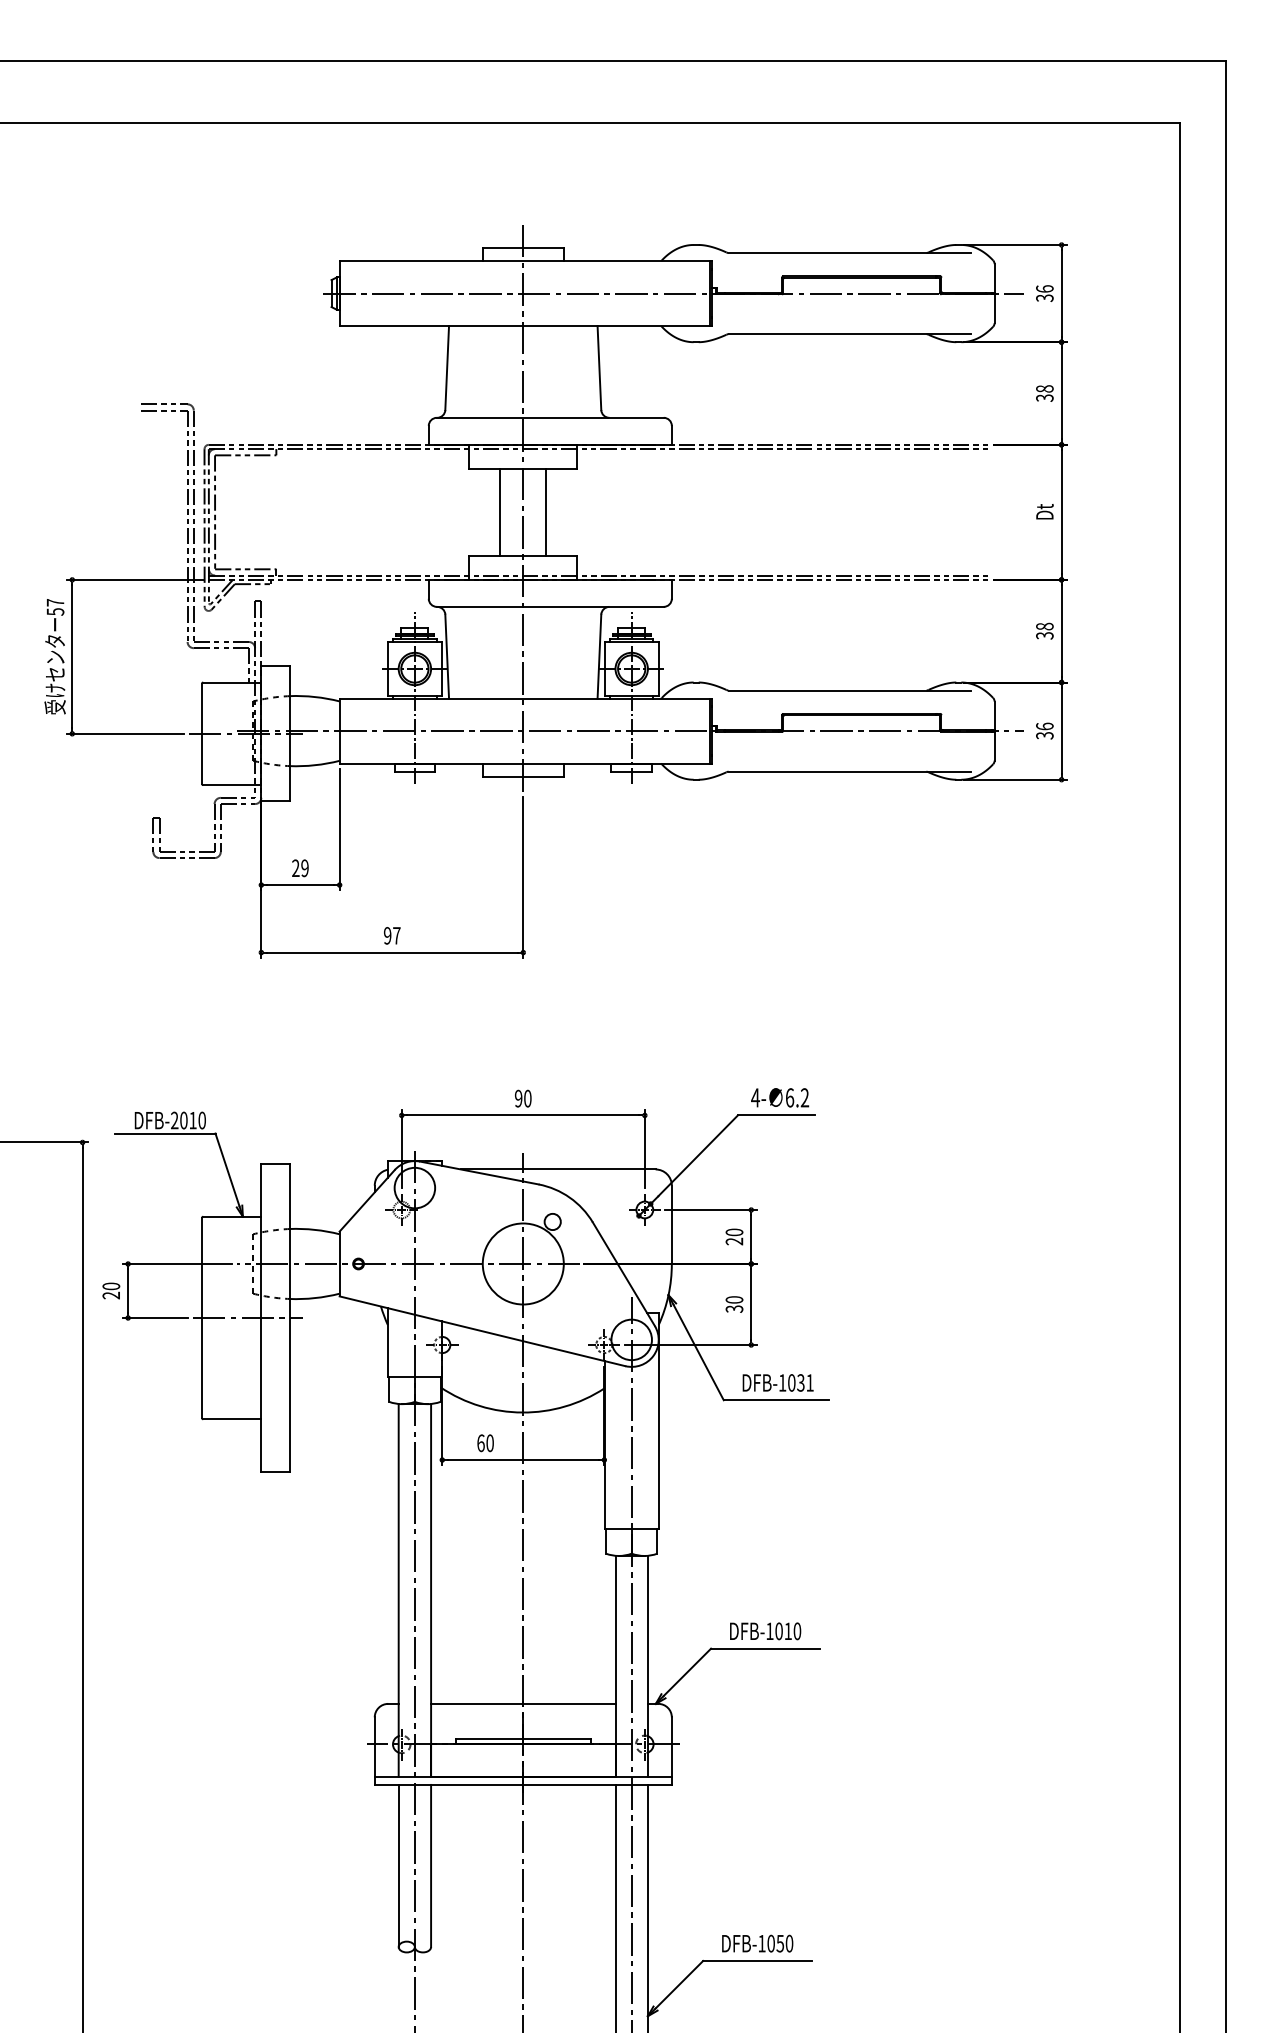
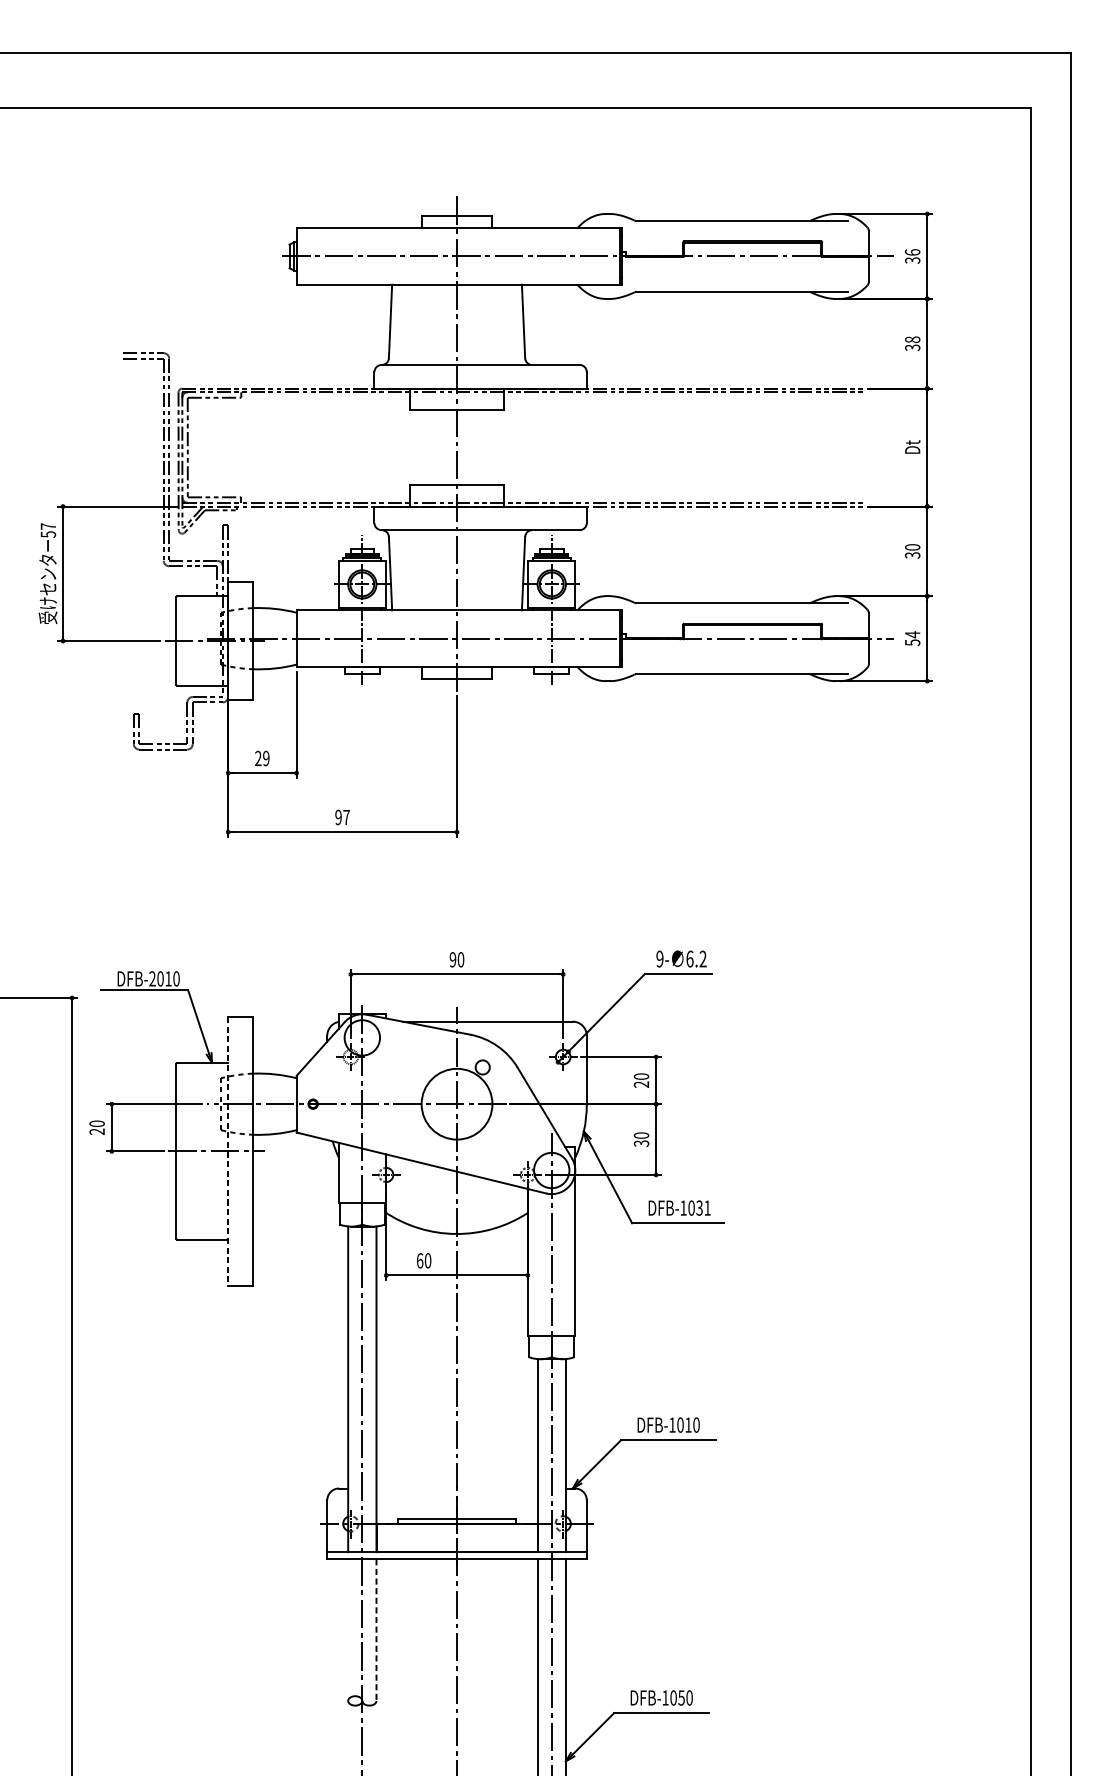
line: (500, 512) -> (437, 447), removed
line: (546, 512) -> (477, 447), removed
text: (1044, 626) -> (912, 547), 38 -> 30
text: (1044, 730) -> (912, 638), 36 -> 54
text: (755, 1097) -> (659, 958), 4- -> 9-
line: (261, 1318) -> (228, 1151), solid -> dashed
line: (523, 1703) -> (457, 1488), removed
line: (398, 1865) -> (348, 1629), removed
line: (431, 1866) -> (376, 1630), solid -> dashed

